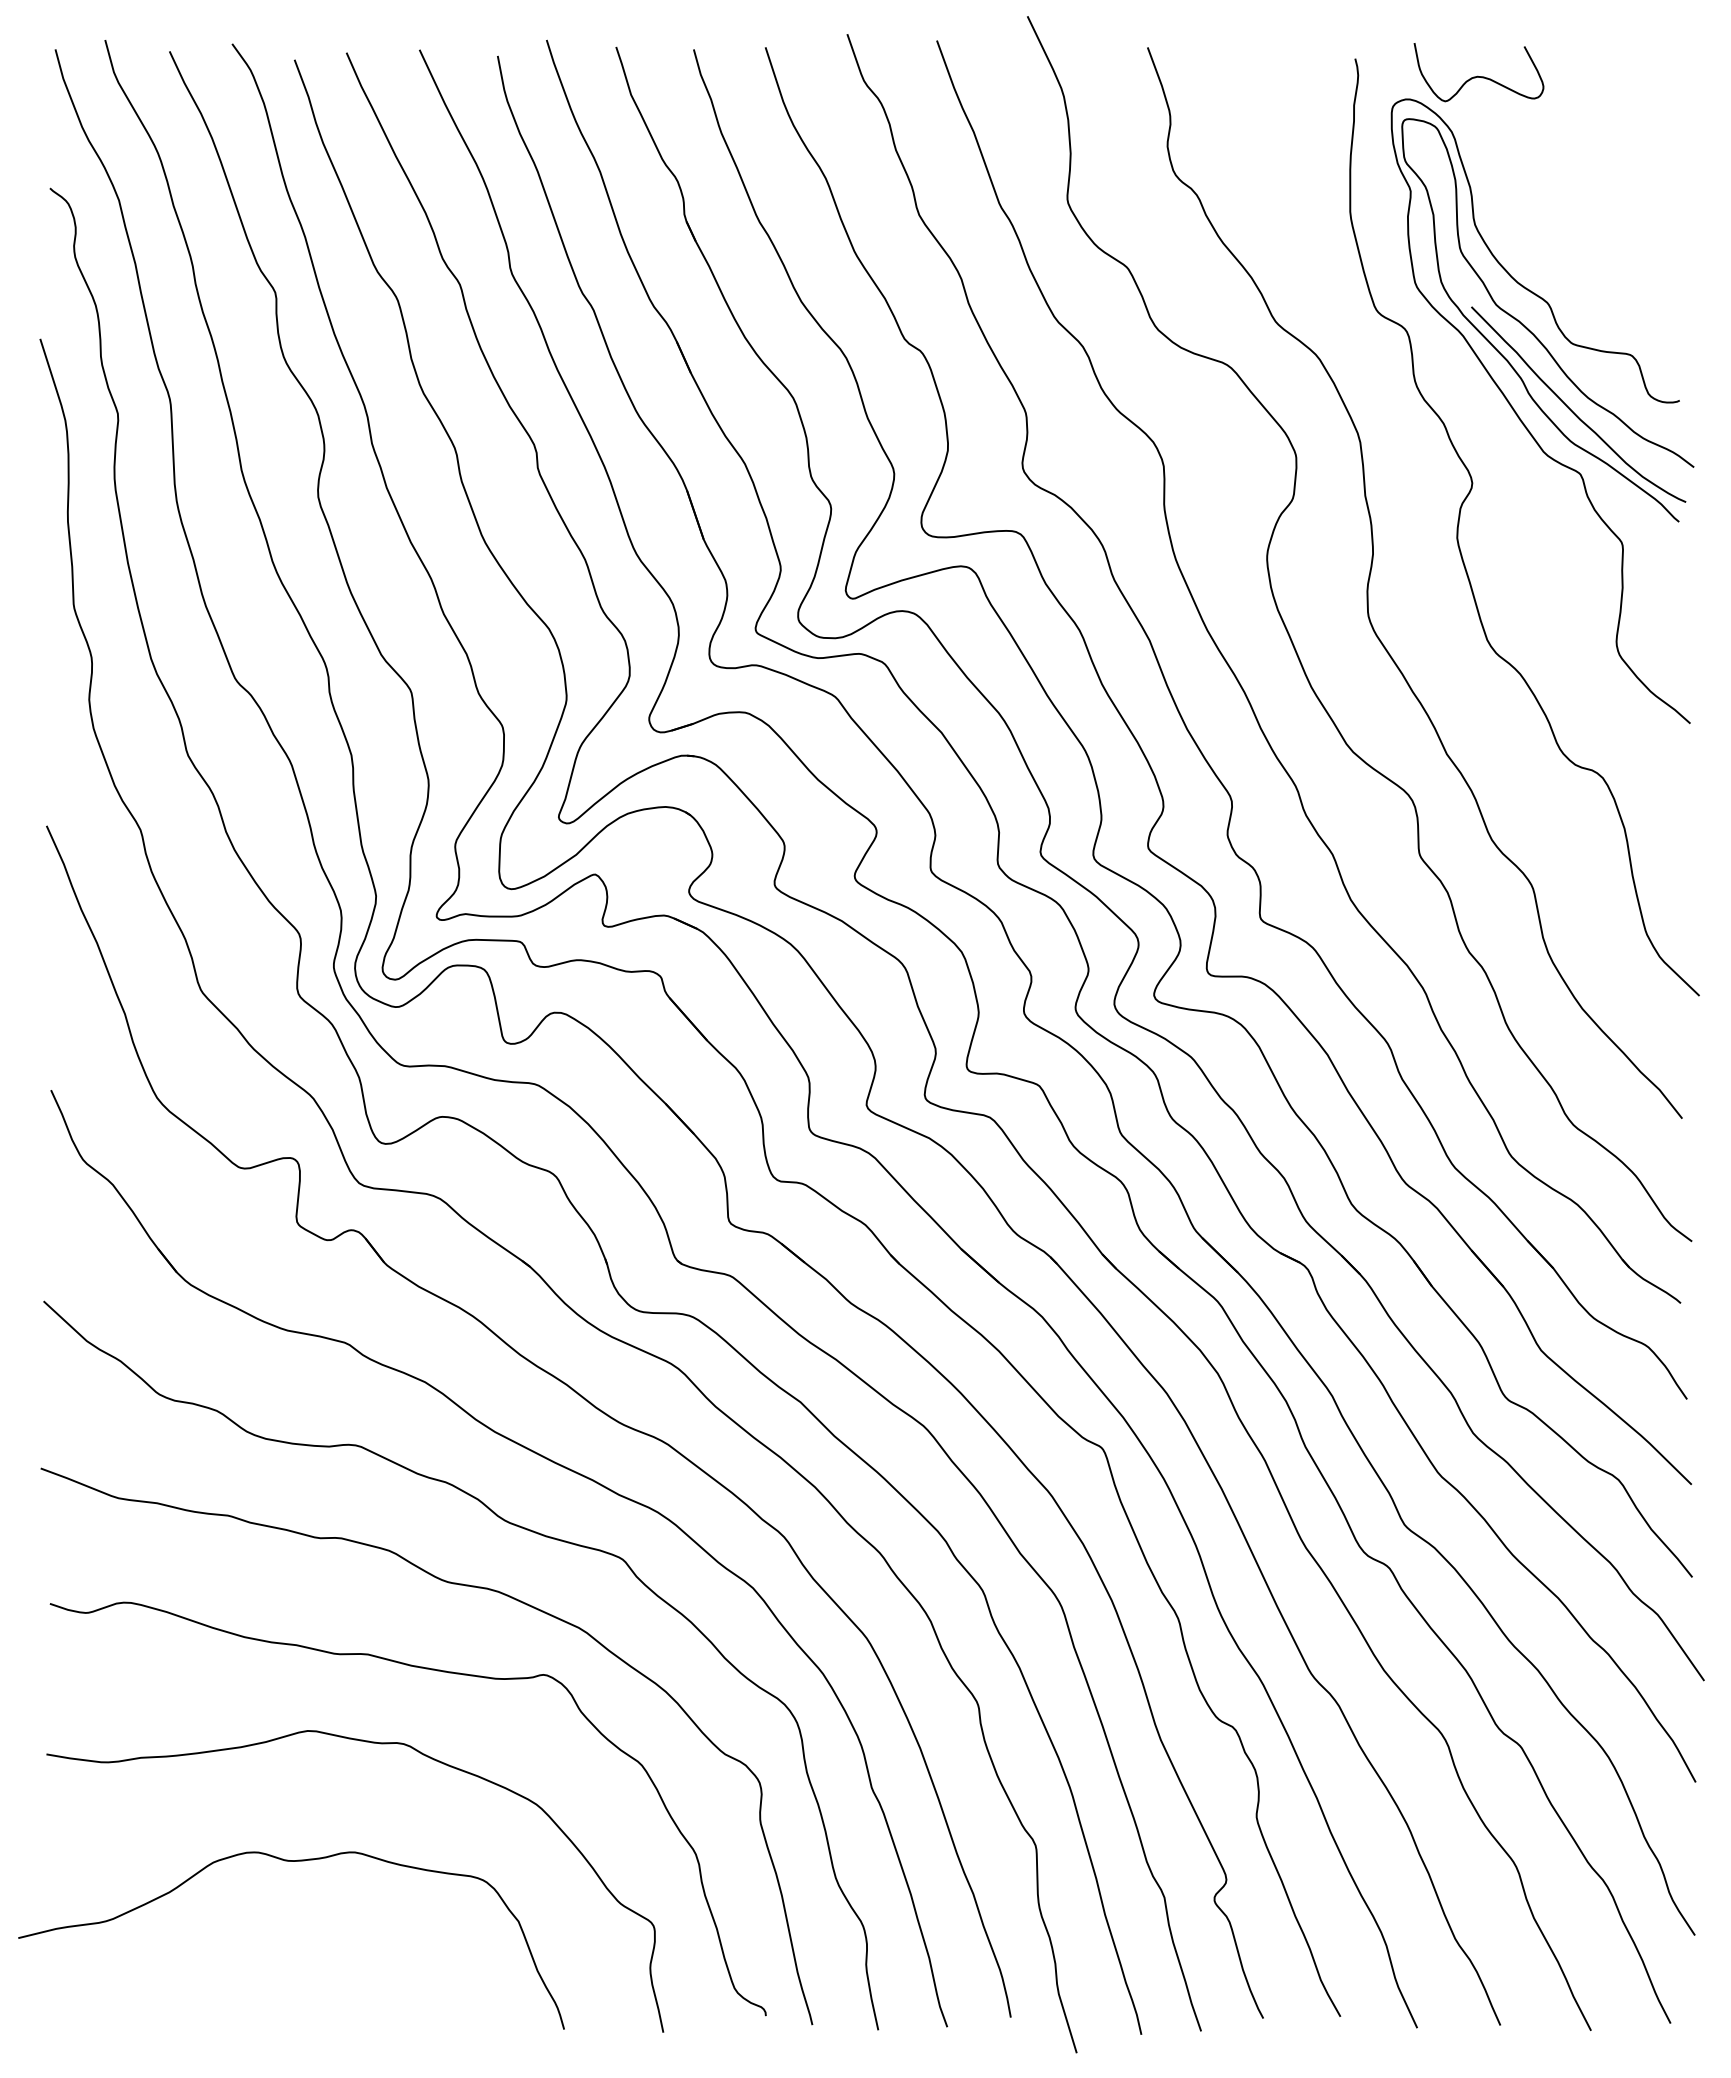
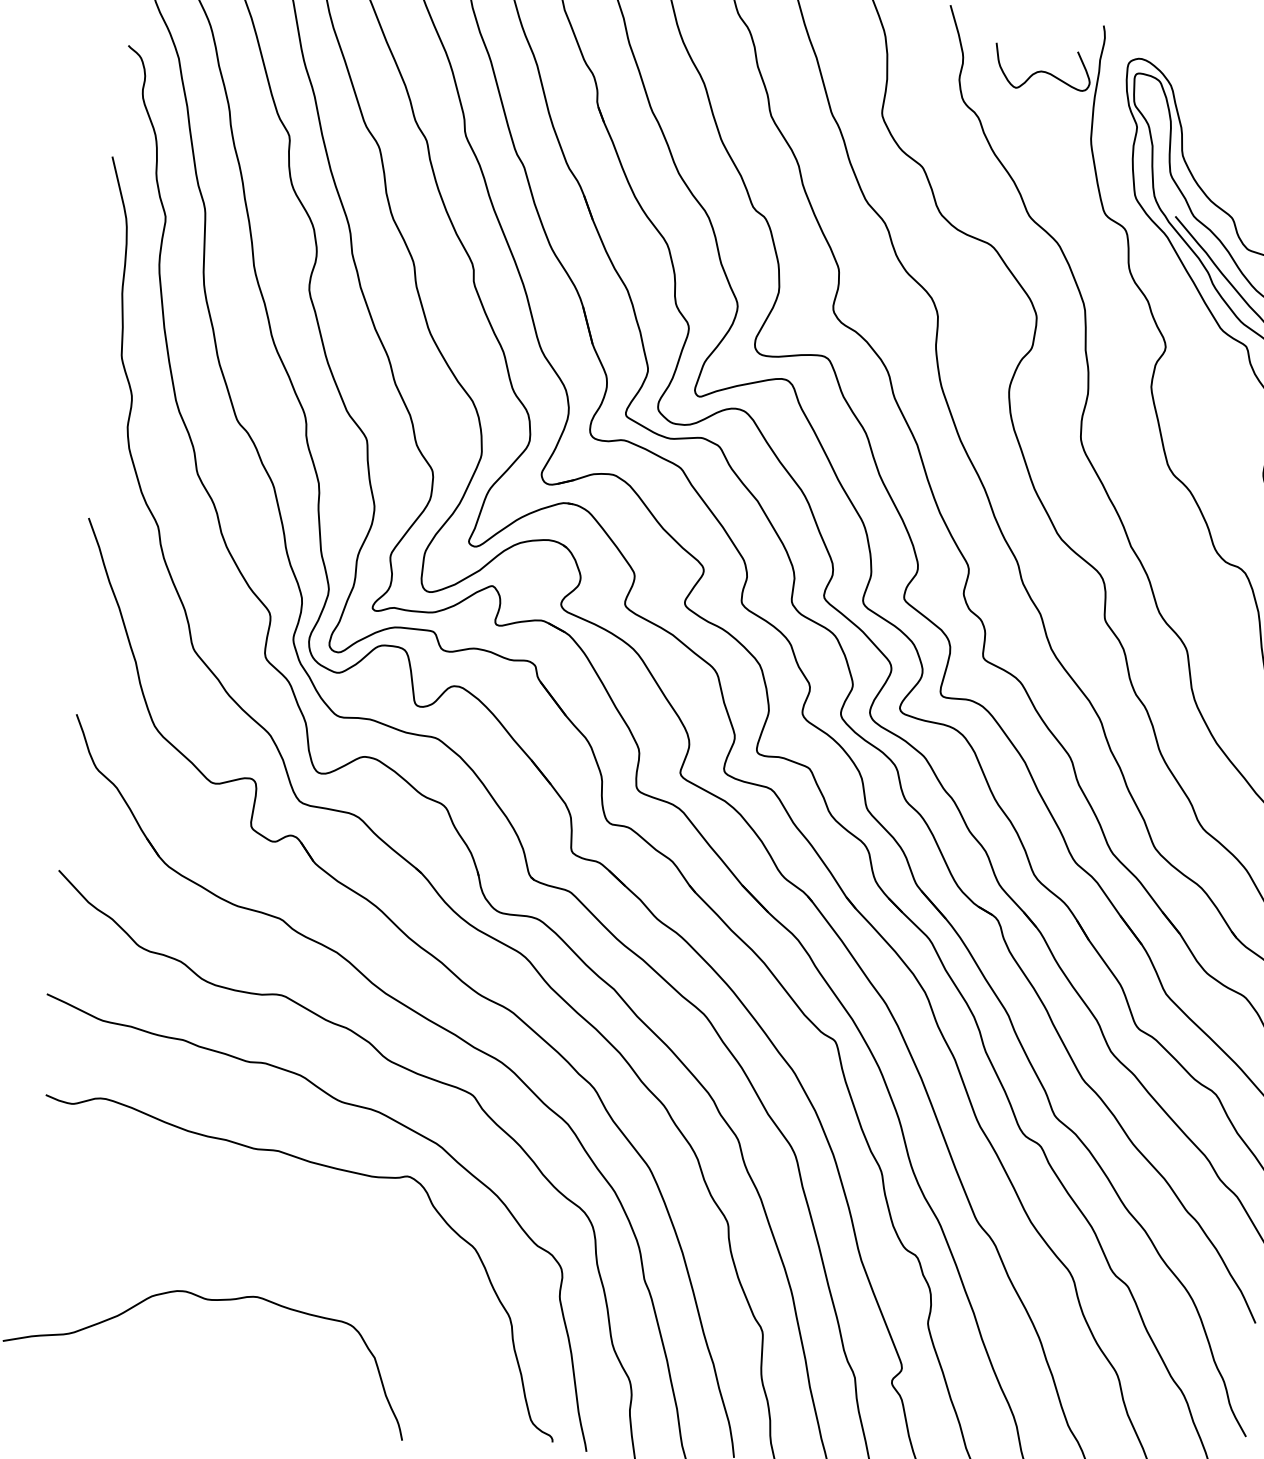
curve: (1477, 75) -> (1041, 70), moved
curve: (371, 1743) -> (276, 1217), removed

